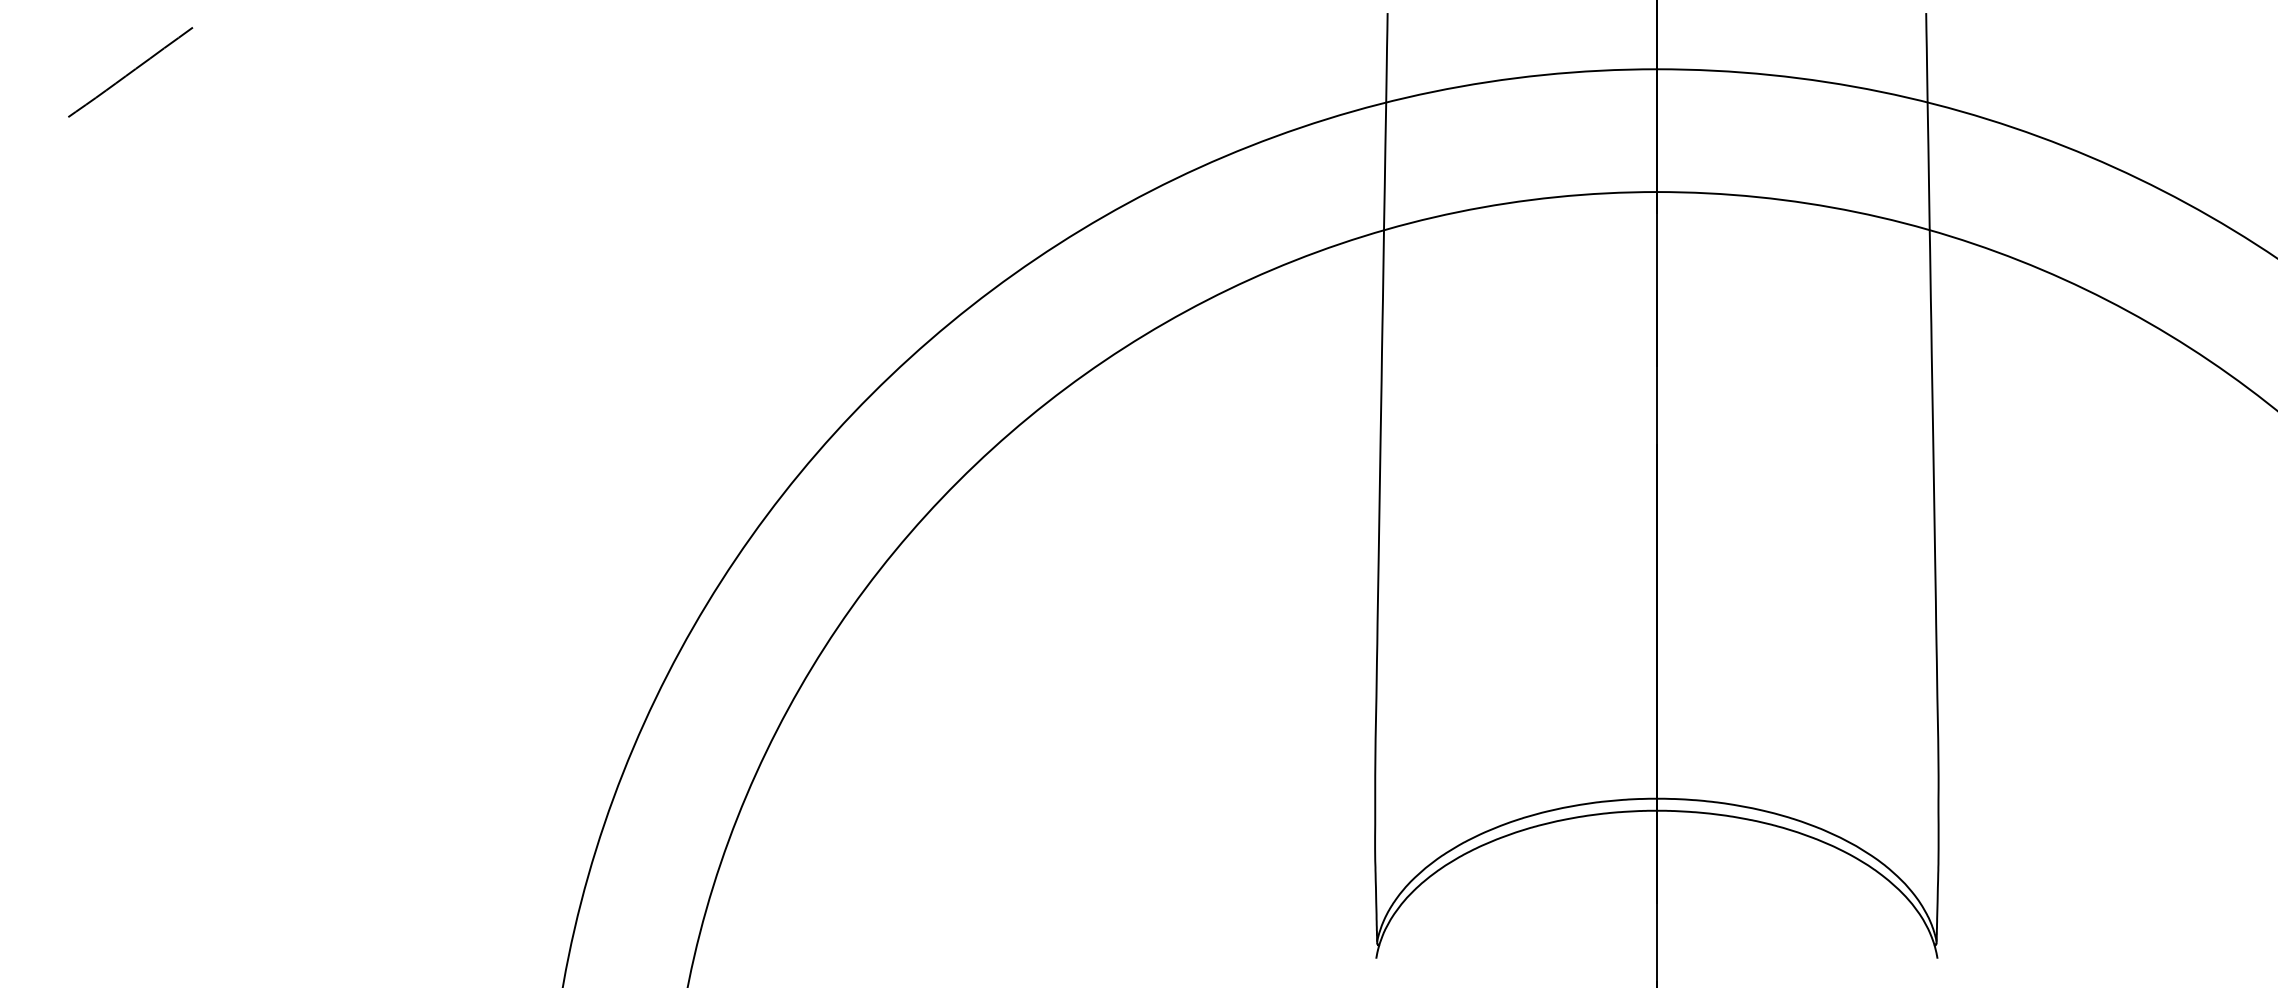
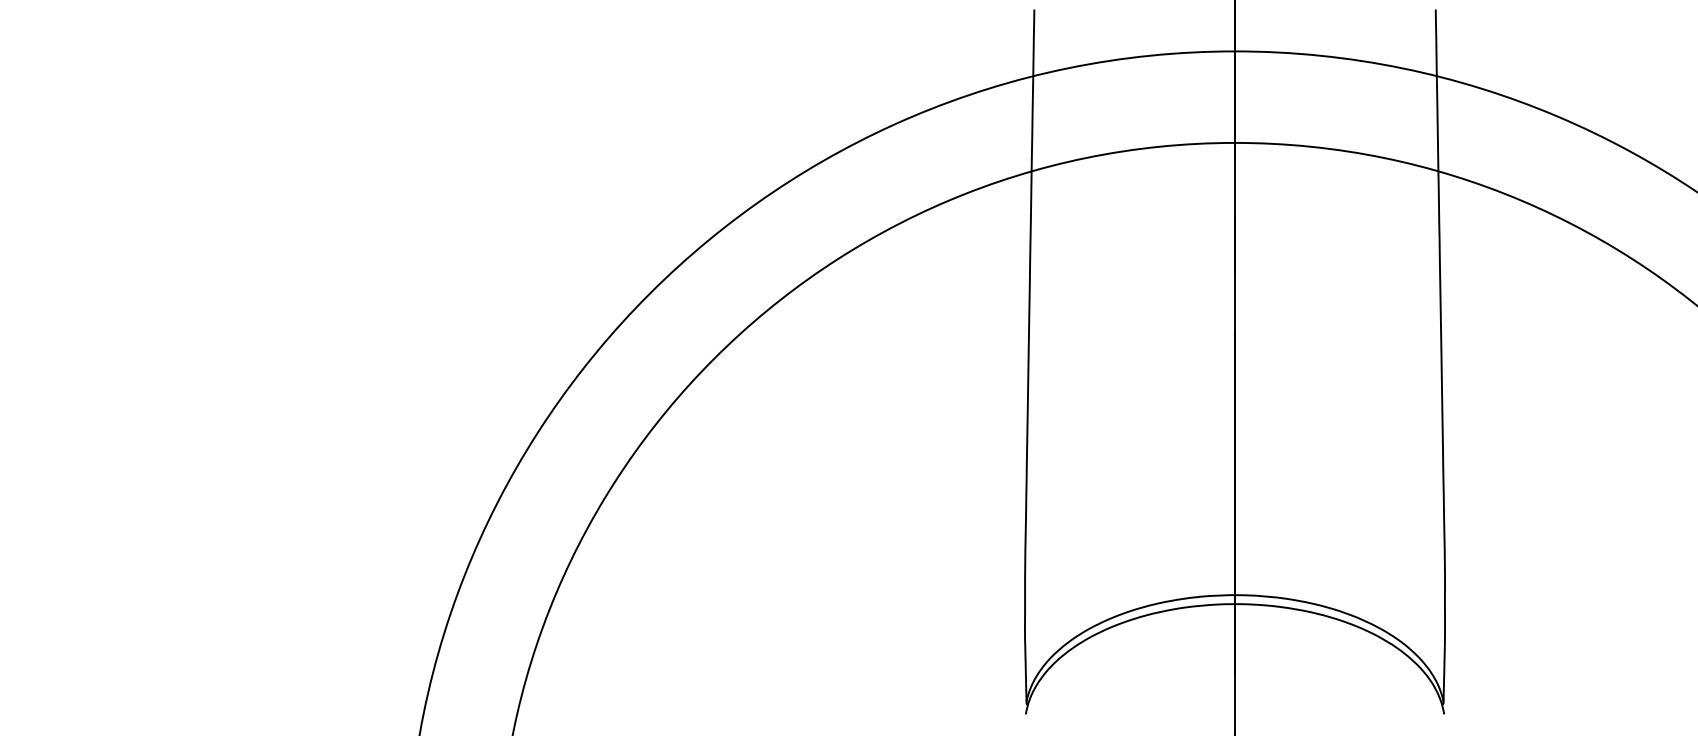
line: (130, 72) -> (97, 53), removed

